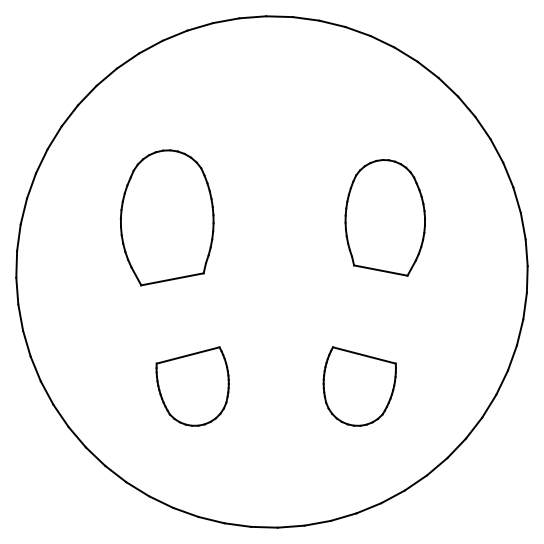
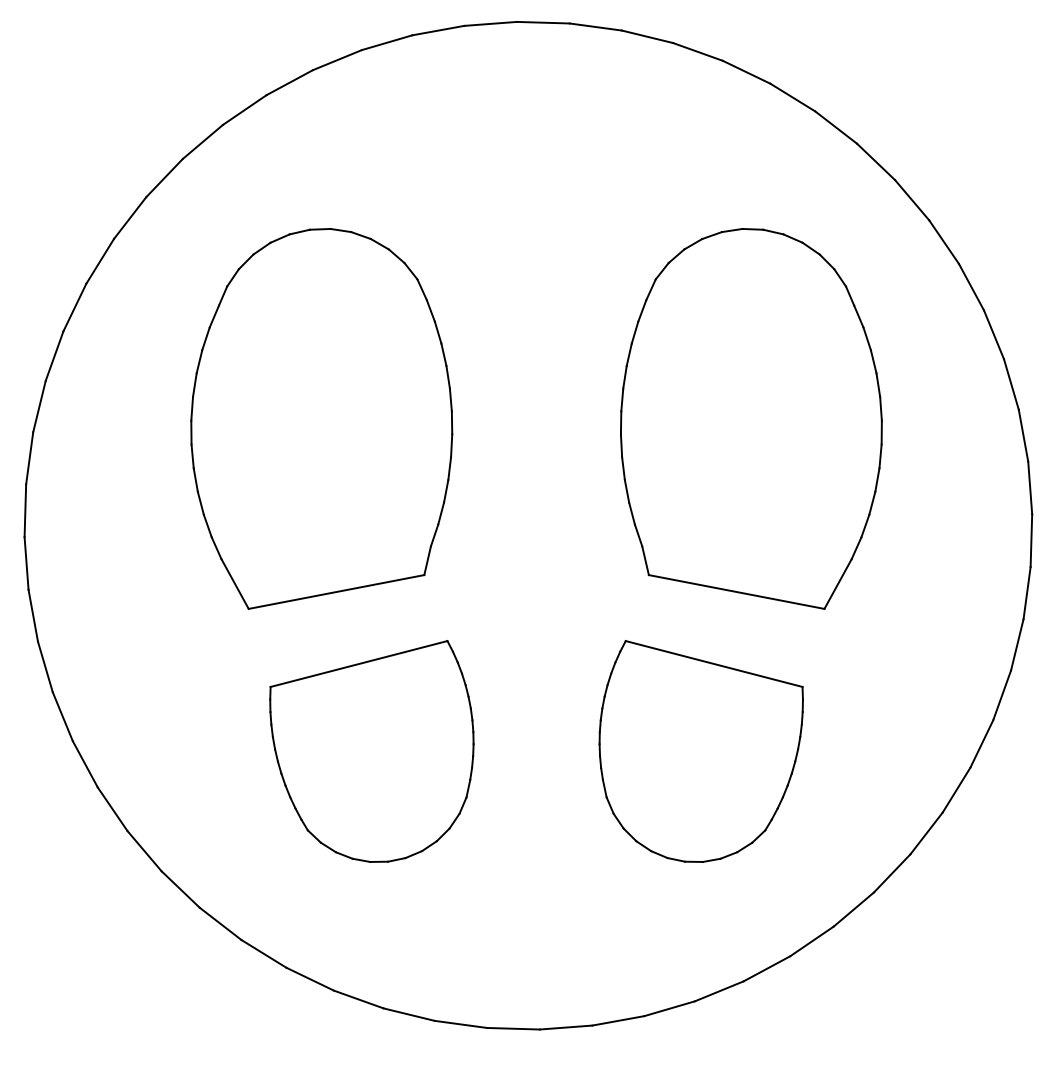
part: (167, 217) -> (322, 418), size x1.43
part: (385, 217) -> (752, 418), size x1.67
part: (192, 386) -> (371, 751), size x1.43
part: (359, 386) -> (700, 751), size x1.43

